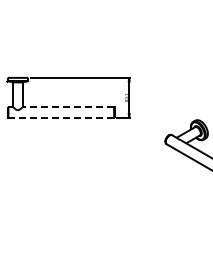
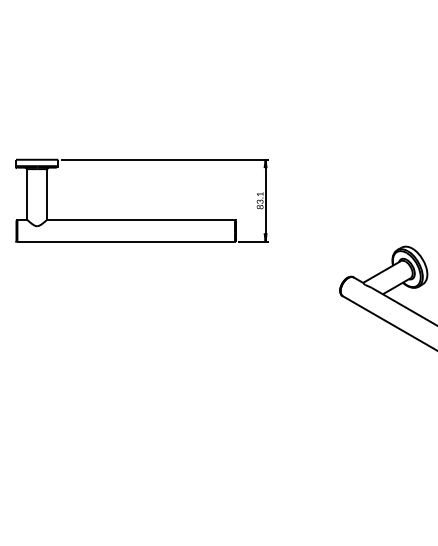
line: (68, 107) -> (140, 220), dashed -> solid
line: (61, 117) -> (126, 241), dashed -> solid

